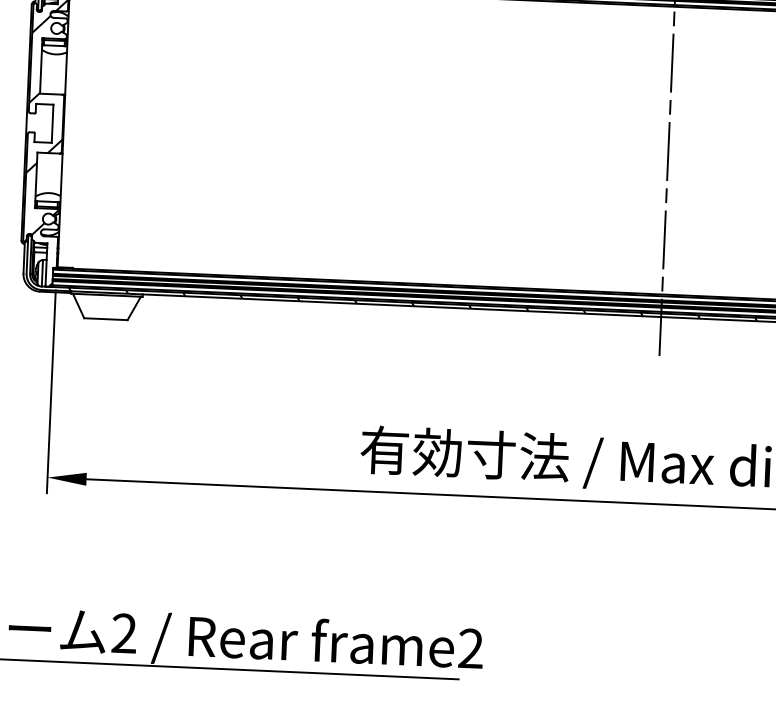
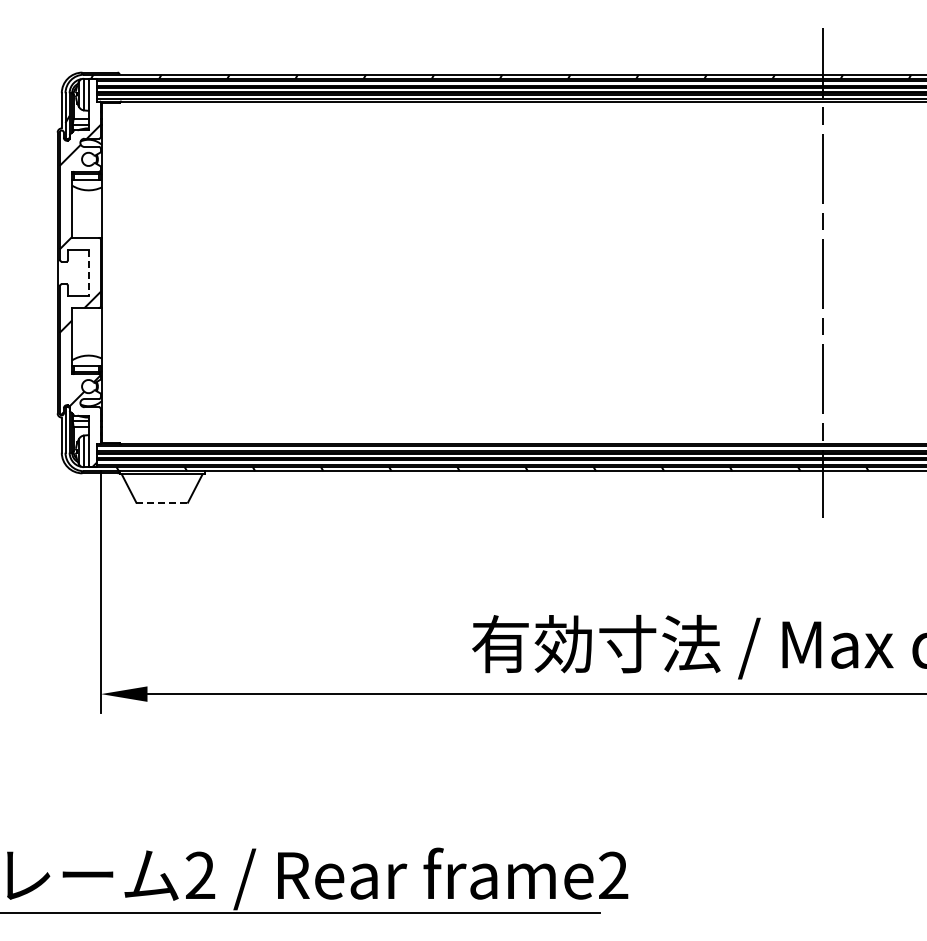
line: (52, 123) -> (88, 272), solid -> dashed
line: (106, 319) -> (162, 502), solid -> dashed

